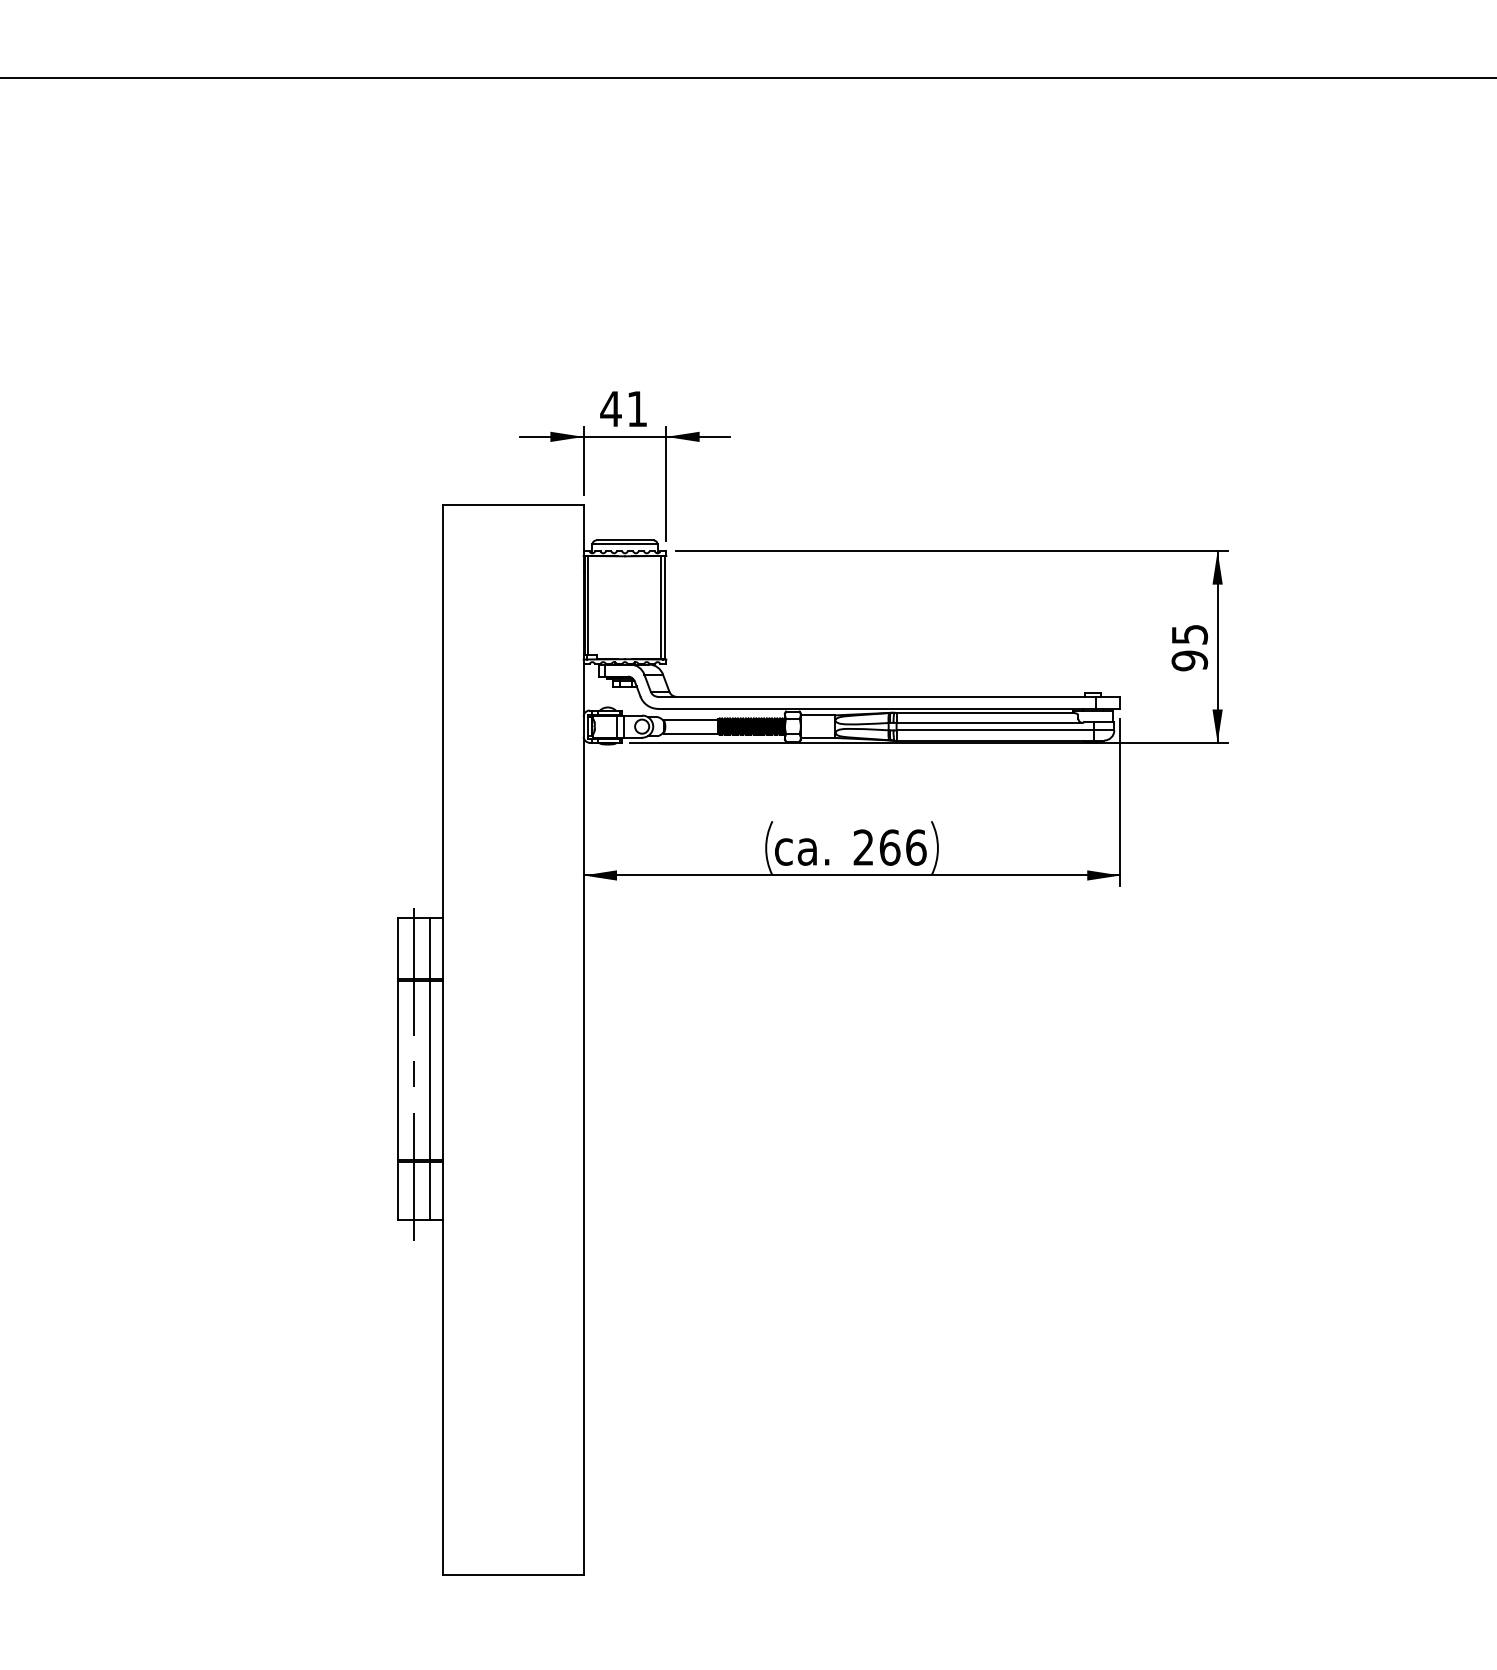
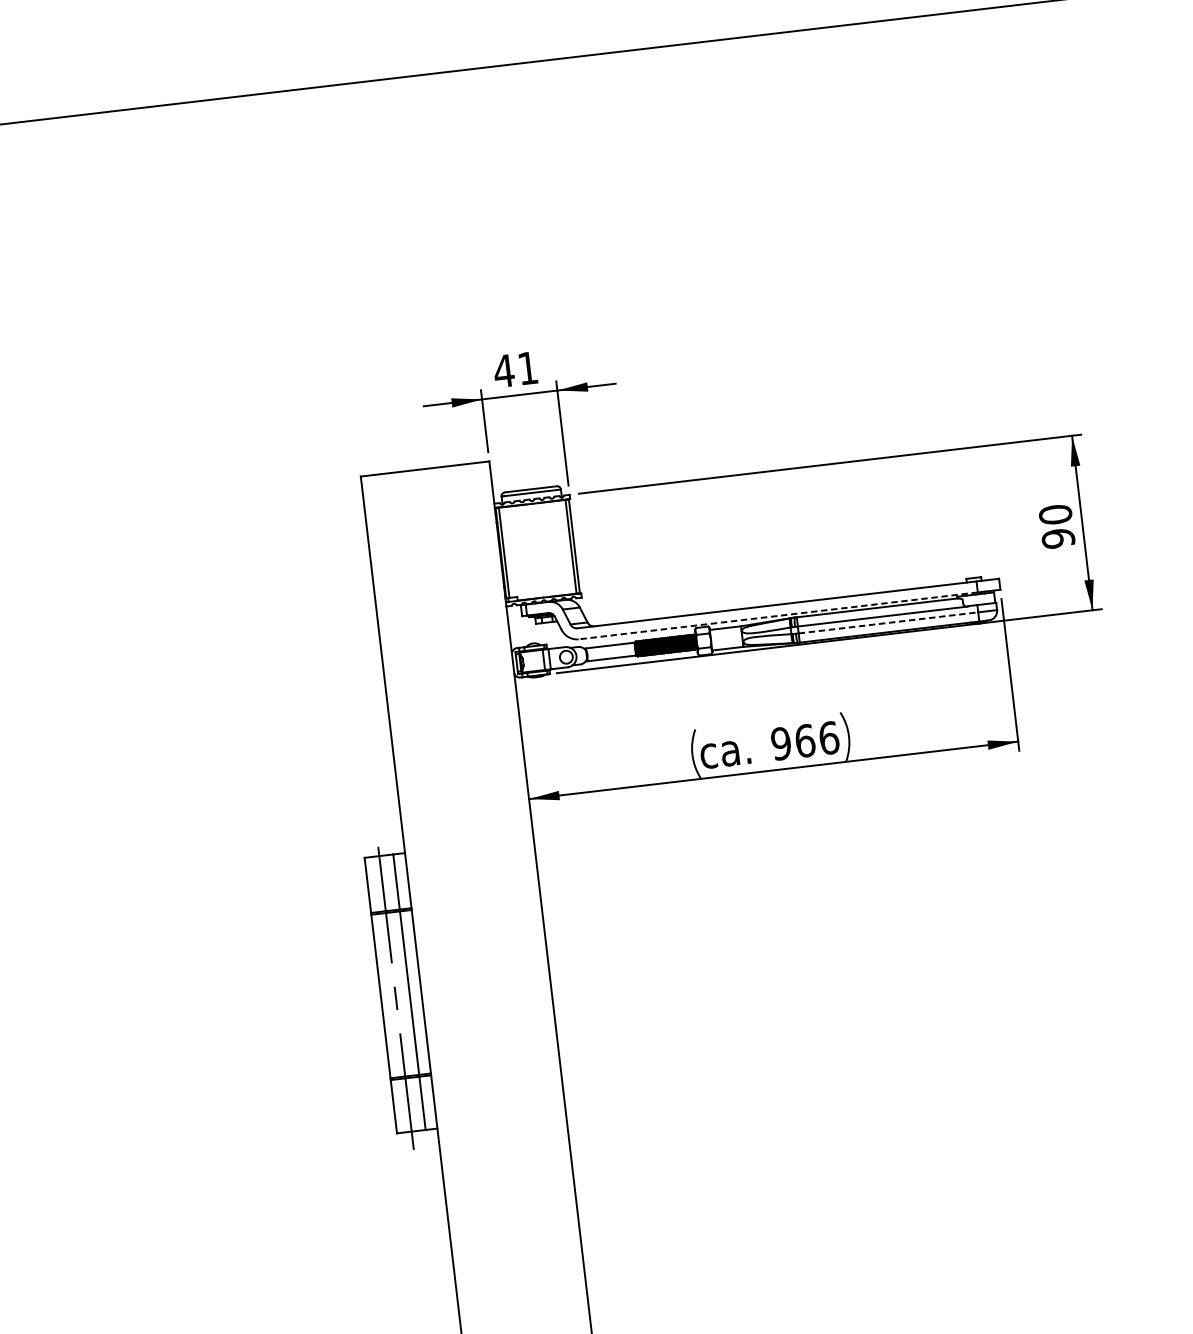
text: (1189, 634) -> (1055, 514), 95 -> 90
line: (876, 708) -> (778, 615), solid -> dashed
line: (995, 730) -> (888, 622), solid -> dashed
text: (863, 847) -> (781, 743), 266 -> 966

